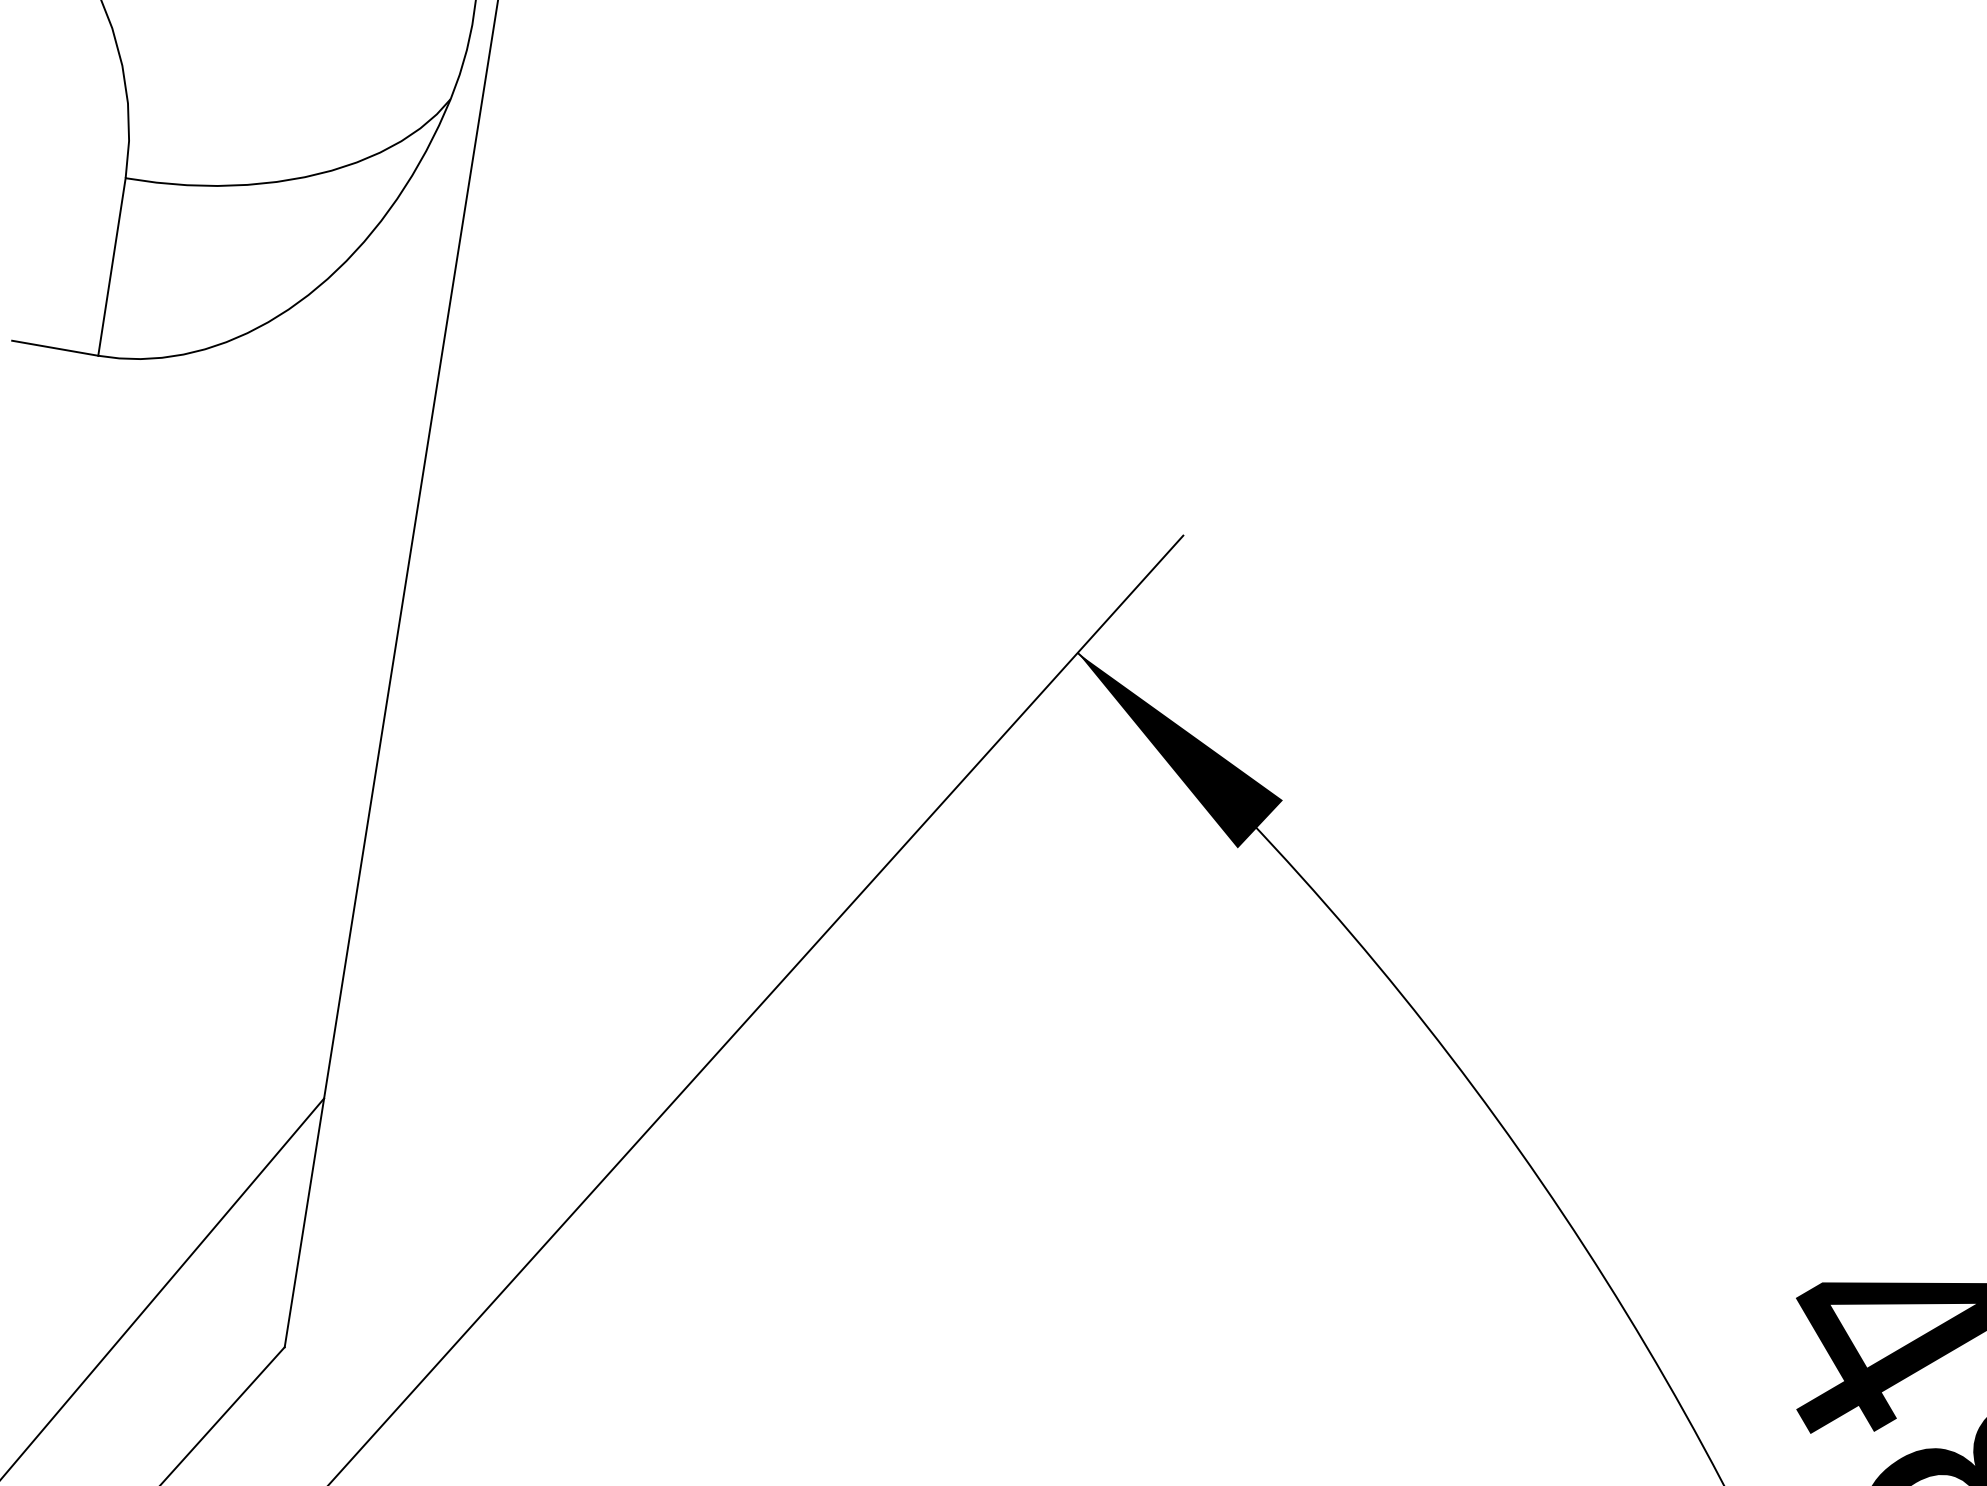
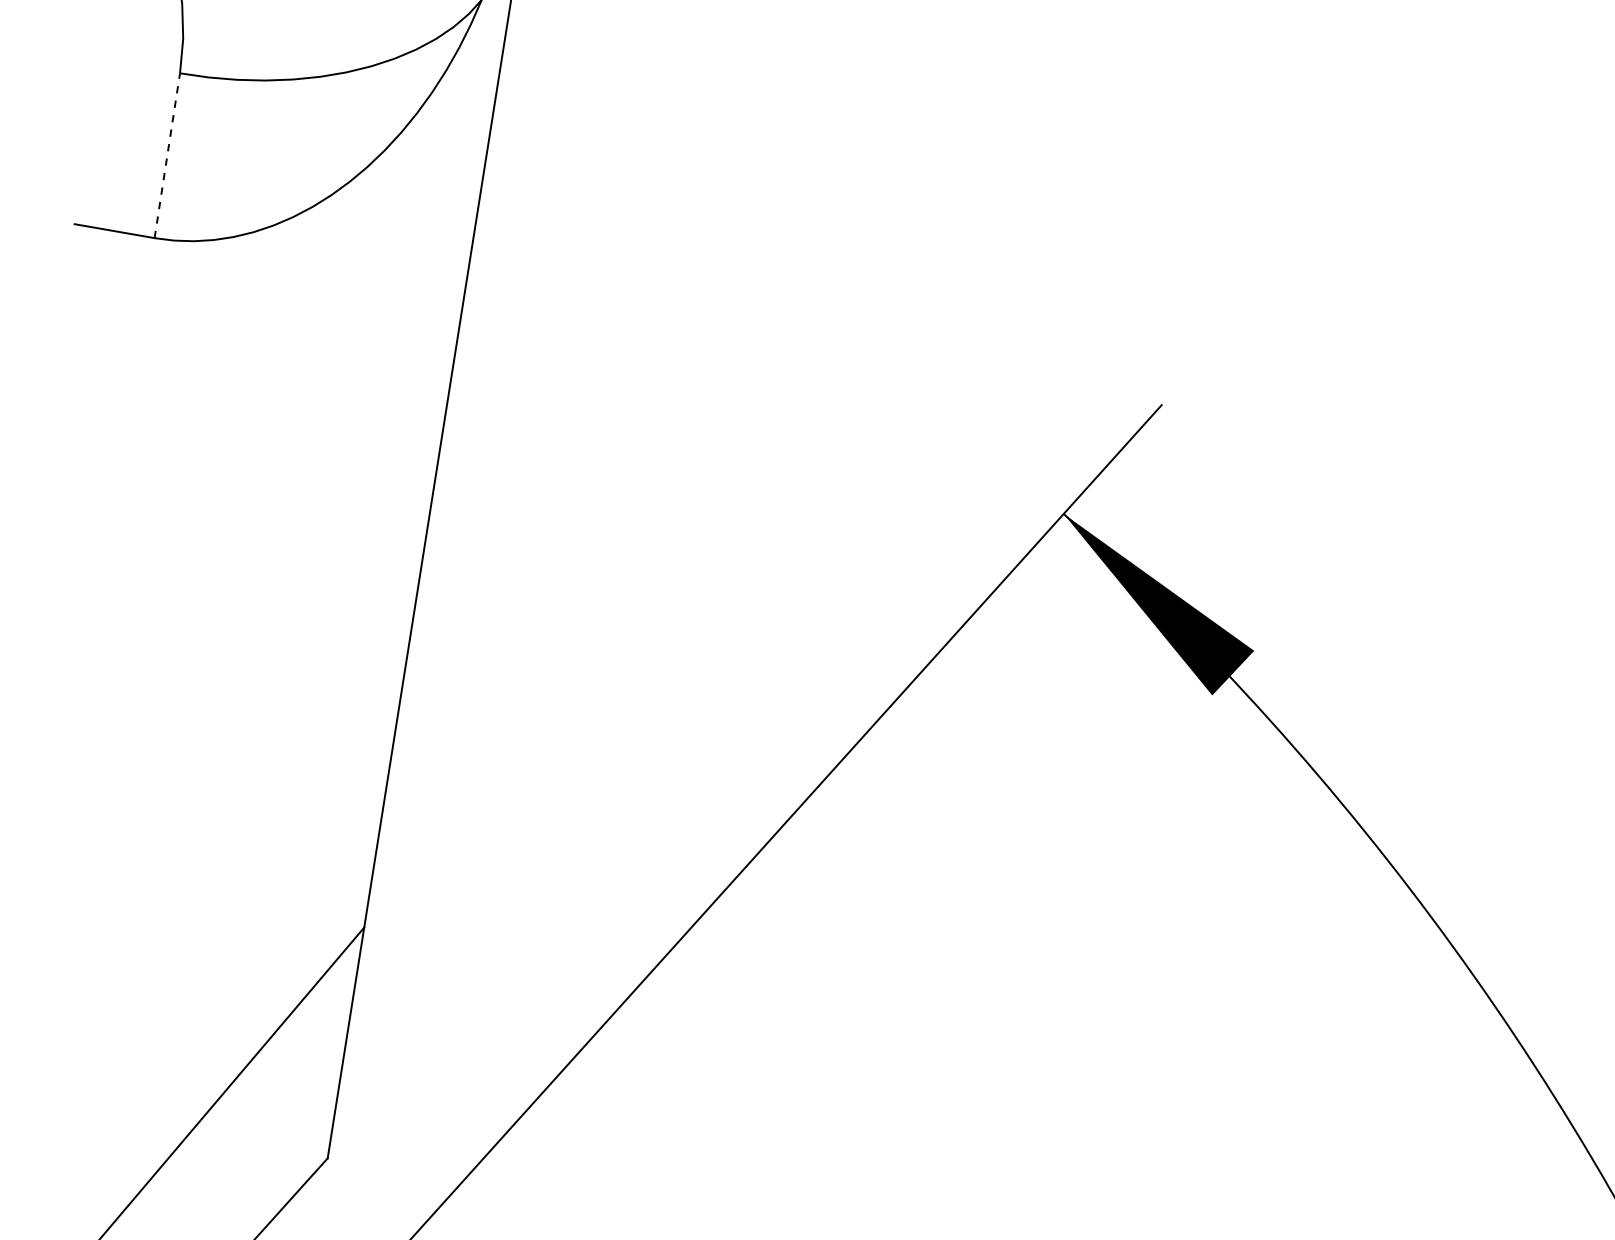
line: (111, 266) -> (166, 155), solid -> dashed

